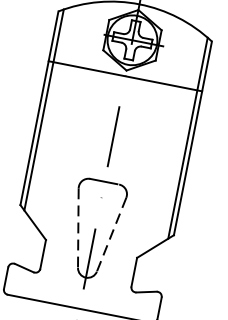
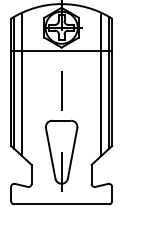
line: (56, 114) -> (22, 84), added
line: (176, 138) -> (101, 84), added
line: (77, 228) -> (50, 153), dashed -> solid
line: (111, 234) -> (72, 153), dashed -> solid

